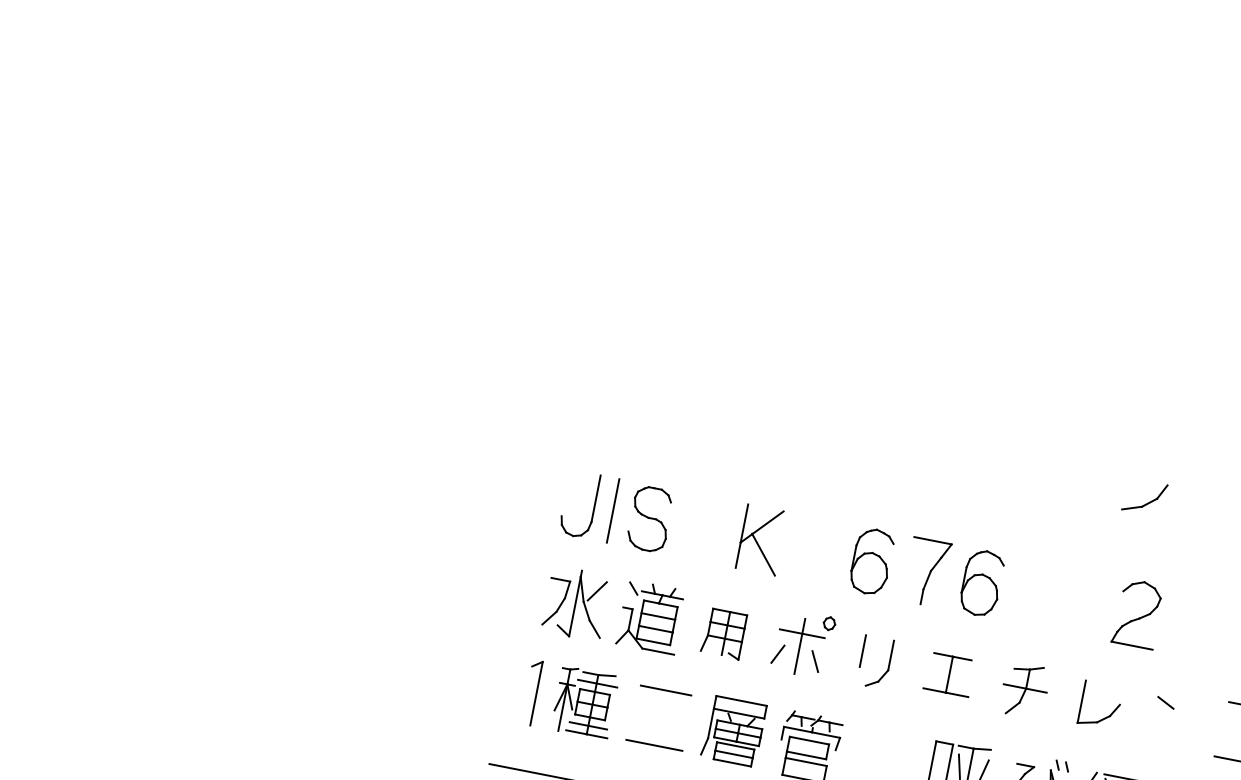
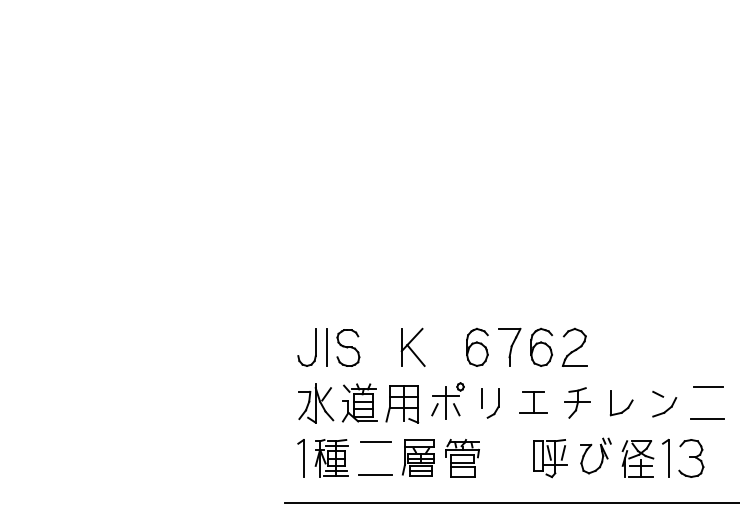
part: (1144, 497) -> (664, 407), moved
part: (1137, 612) -> (574, 346), moved
part: (724, 634) -> (402, 404), size x1.43

